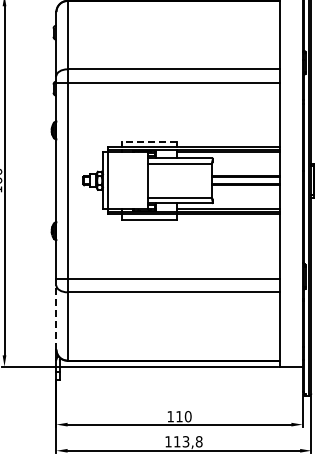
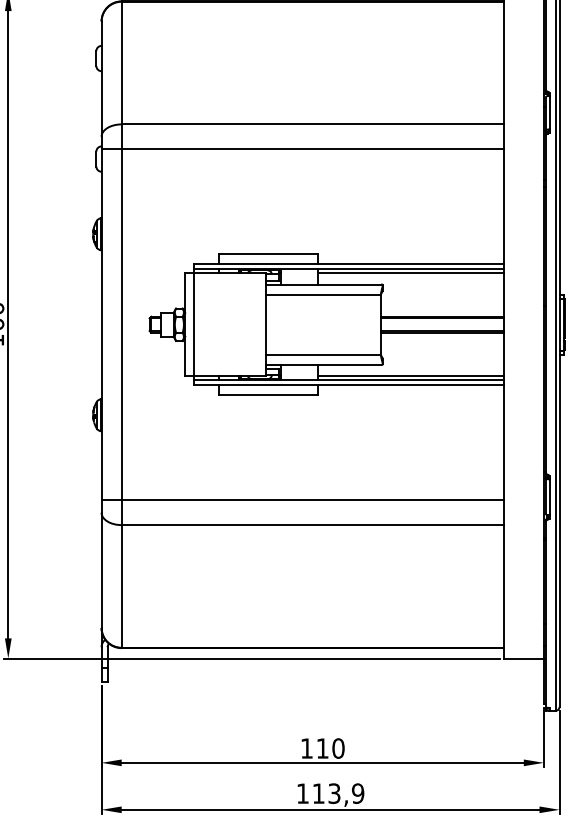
line: (149, 141) -> (268, 254), dashed -> solid
line: (56, 316) -> (101, 568), dashed -> solid
text: (198, 441) -> (356, 793), 113,8 -> 113,9

